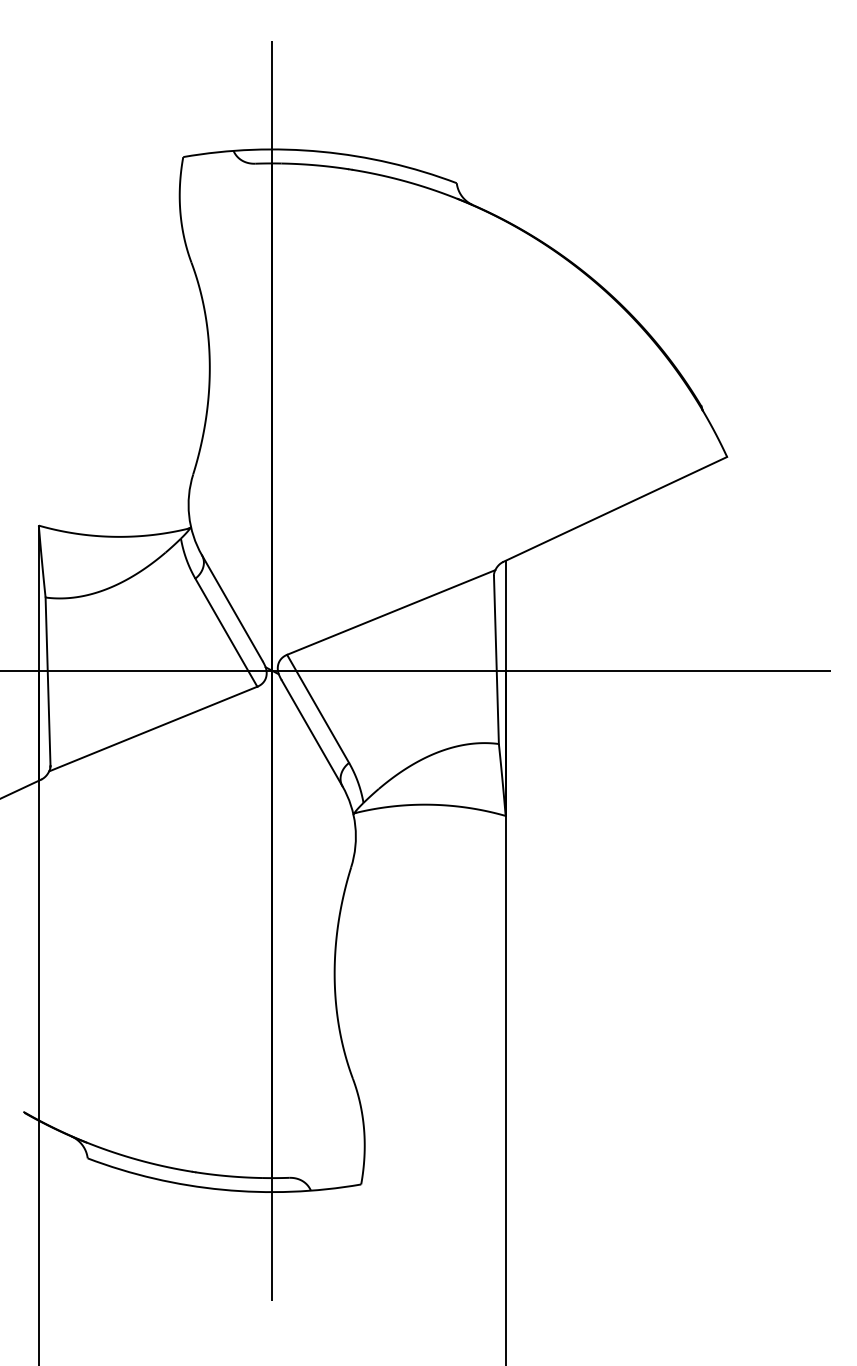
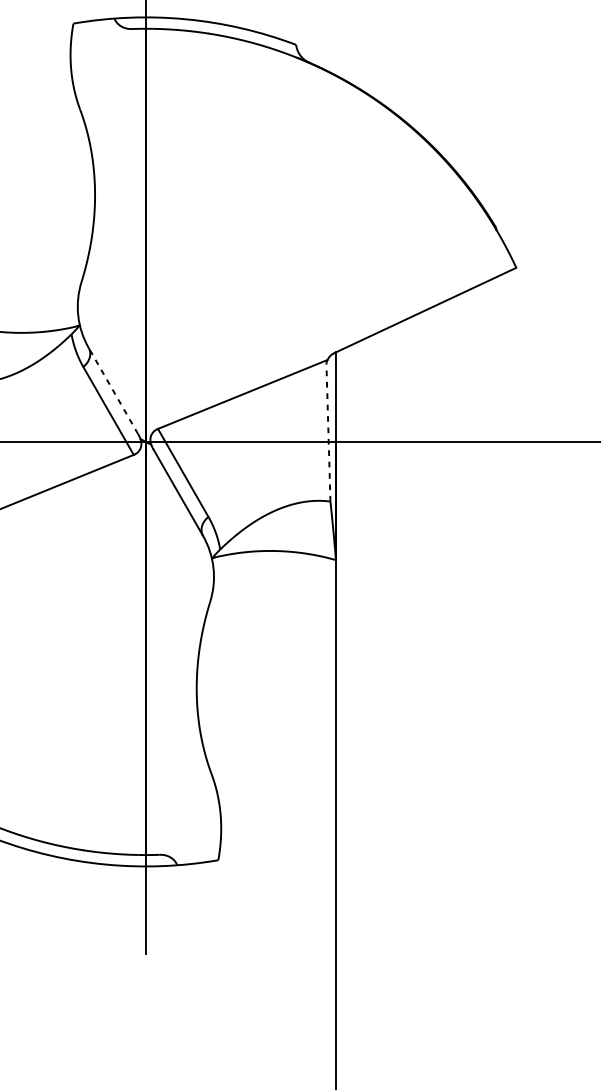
line: (232, 608) -> (113, 391), solid -> dashed
line: (496, 659) -> (328, 432), solid -> dashed

